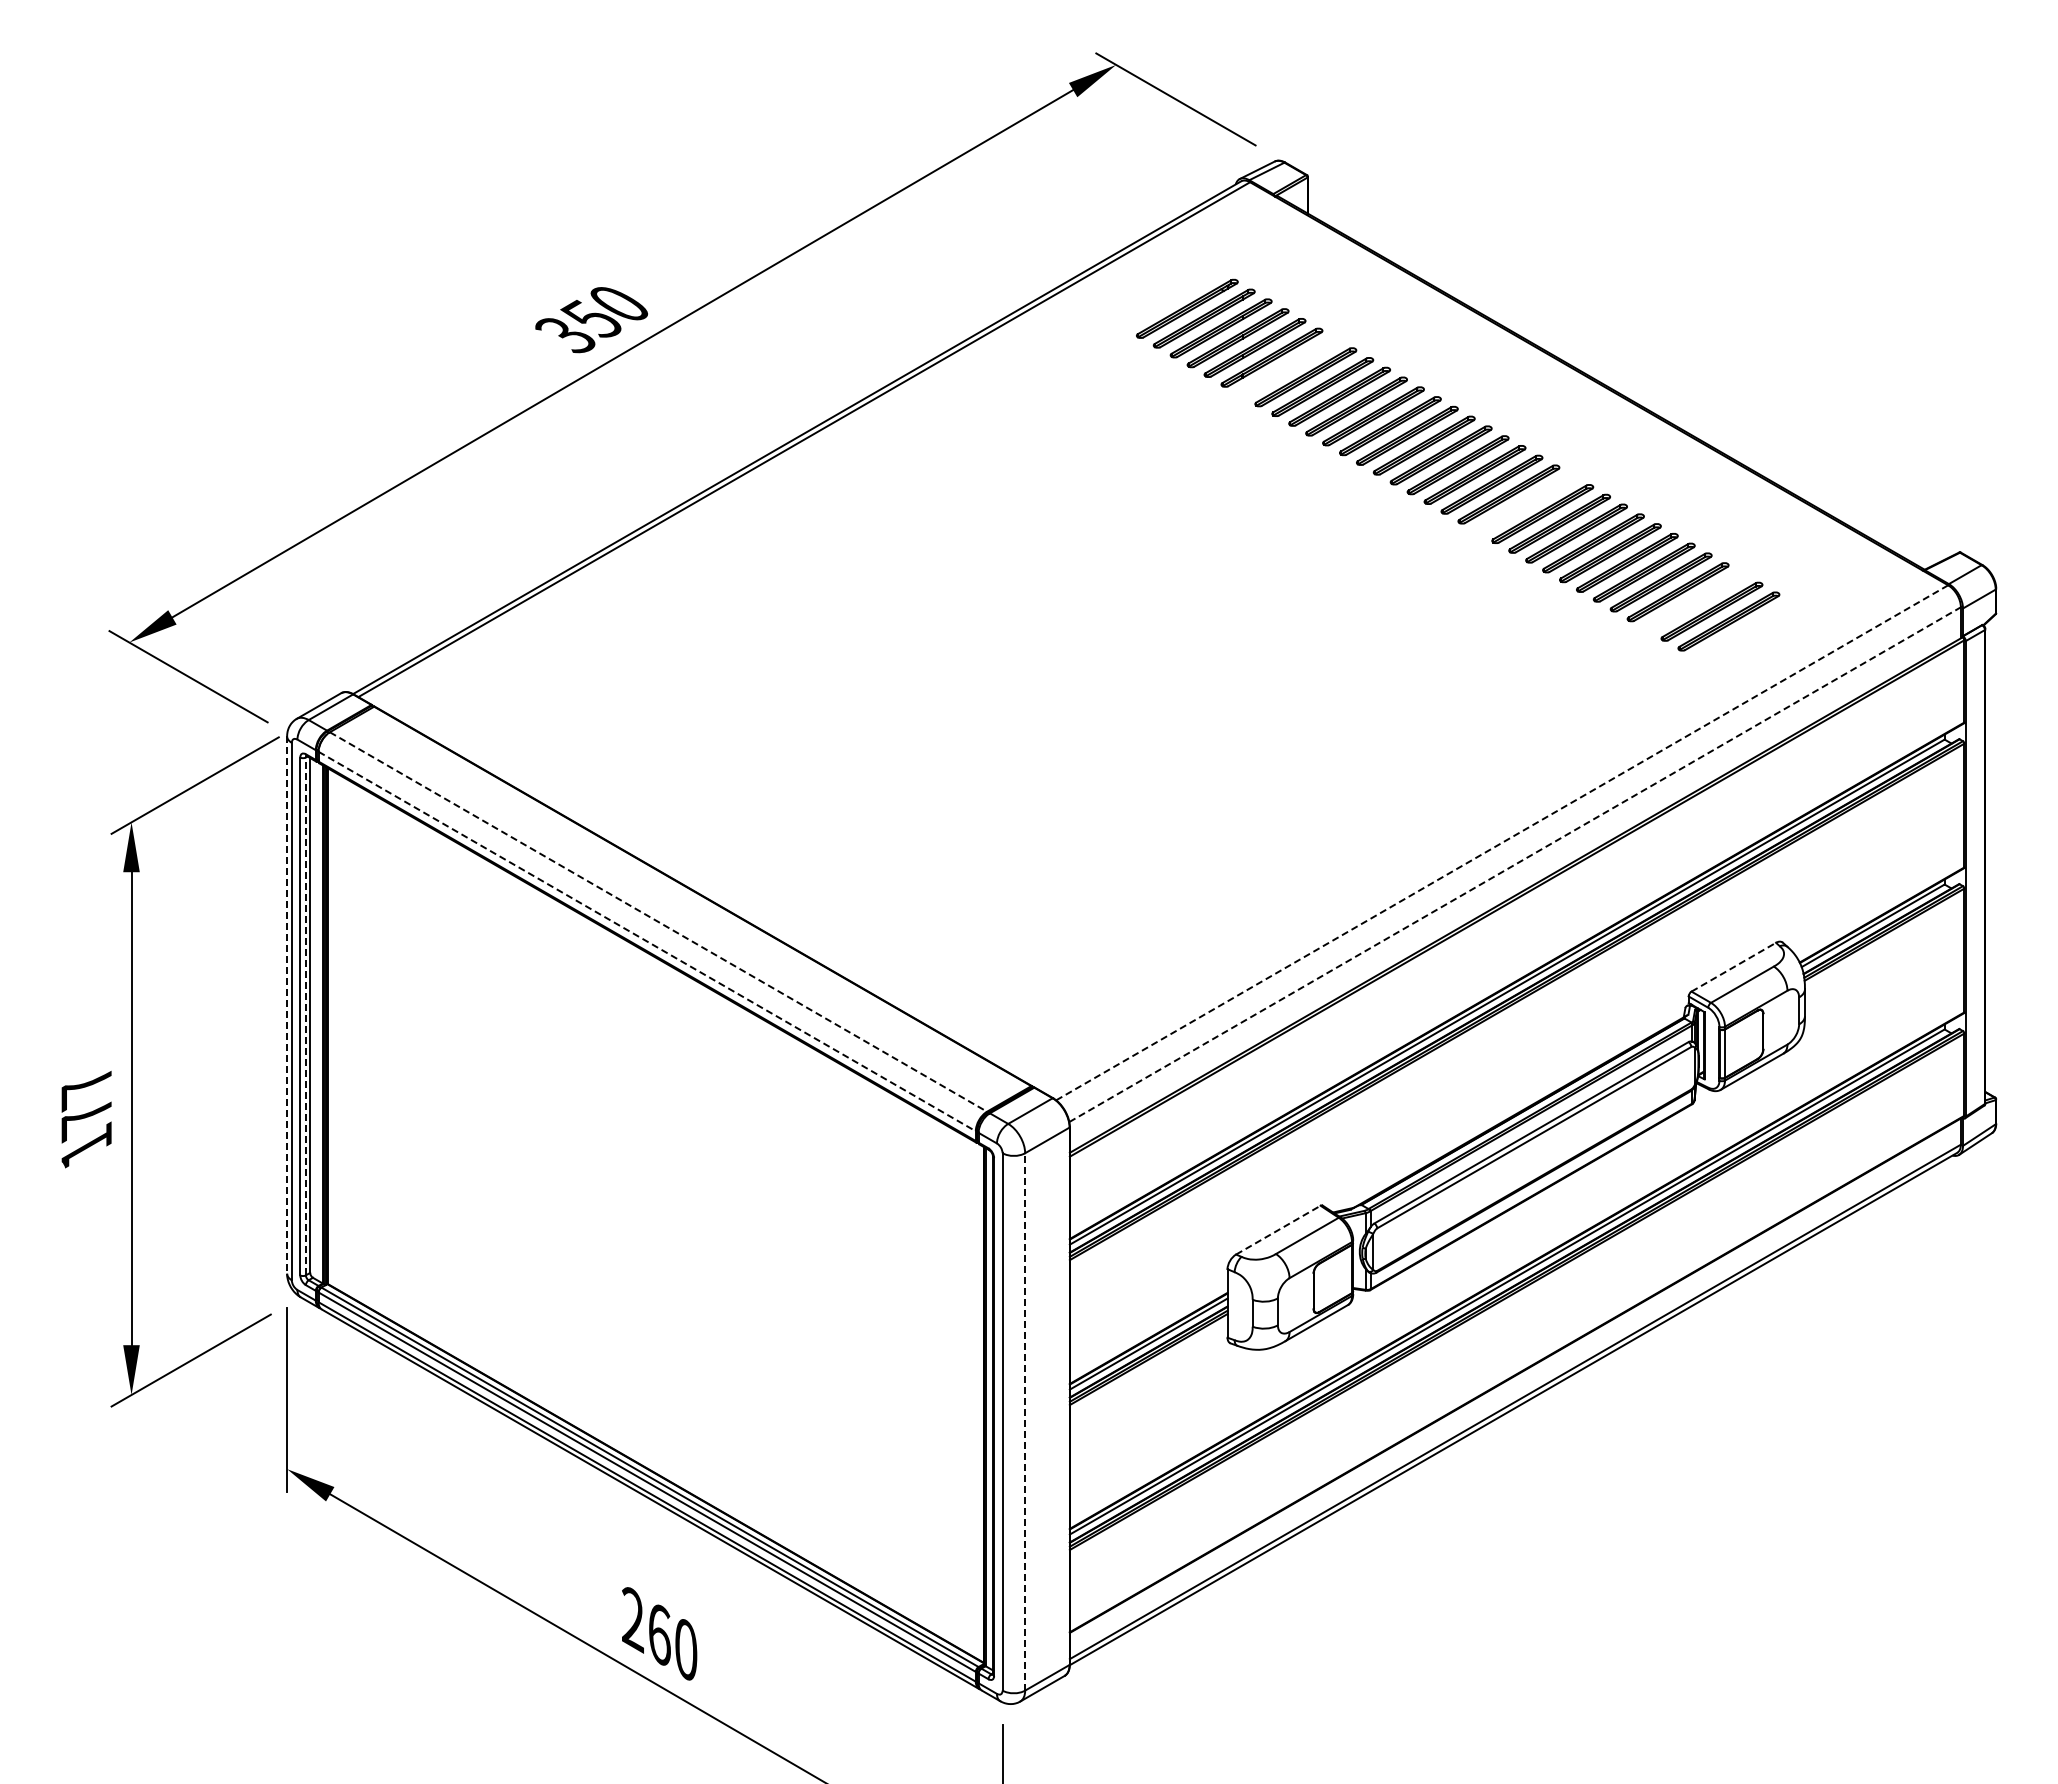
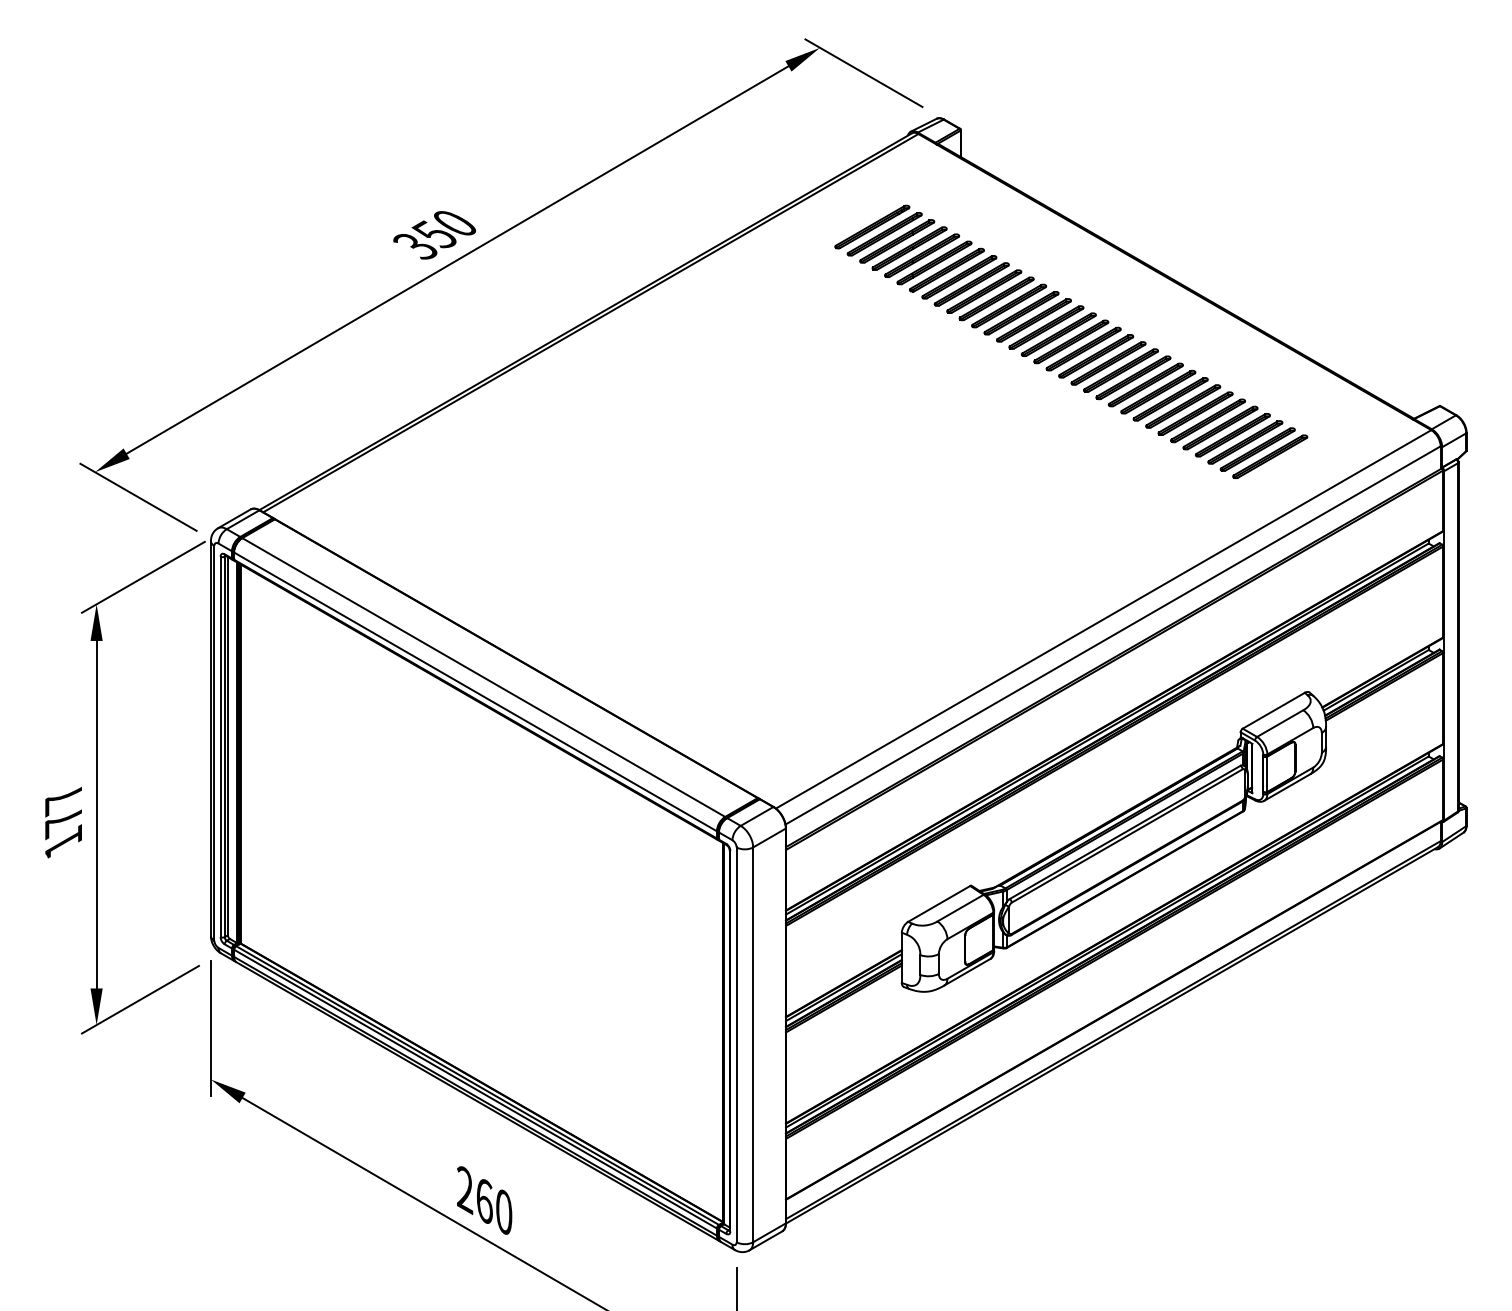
part: (1288, 367) -> (946, 270), added
part: (1525, 504) -> (1120, 370), added
part: (1694, 601) -> (1244, 442), added
line: (1502, 842) -> (1103, 619), dashed -> solid
line: (1515, 864) -> (1113, 635), dashed -> solid
line: (658, 922) -> (483, 677), dashed -> solid
line: (647, 941) -> (475, 691), dashed -> solid
line: (1733, 967) -> (1273, 710), dashed -> solid
line: (287, 1005) -> (211, 738), dashed -> solid
line: (305, 1016) -> (224, 746), dashed -> solid
line: (1278, 1230) -> (939, 904), dashed -> solid
line: (1025, 1421) -> (753, 1044), dashed -> solid

